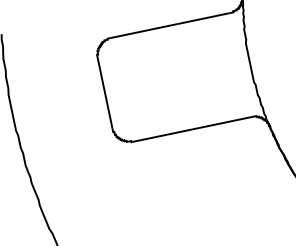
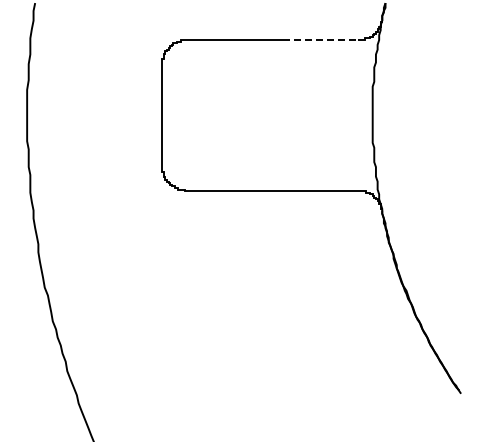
line: (203, 18) -> (320, 40), solid -> dashed

